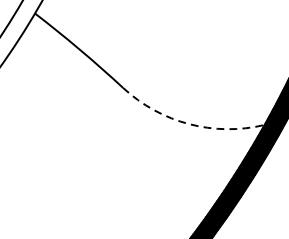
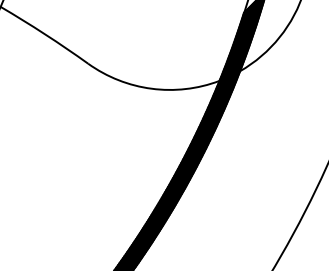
arc: (189, 123) -> (151, 88), dashed -> solid

